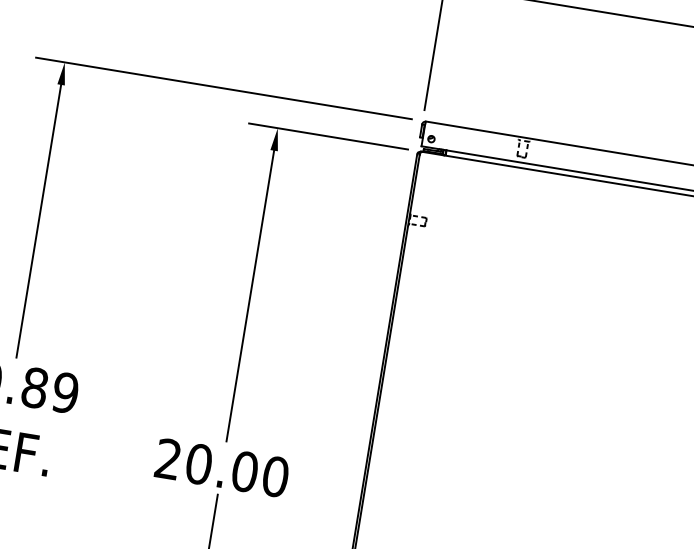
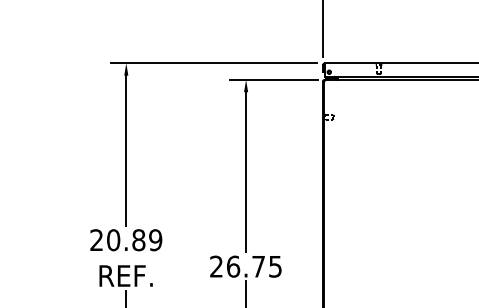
text: (237, 470) -> (254, 266), 20.00 -> 26.75

